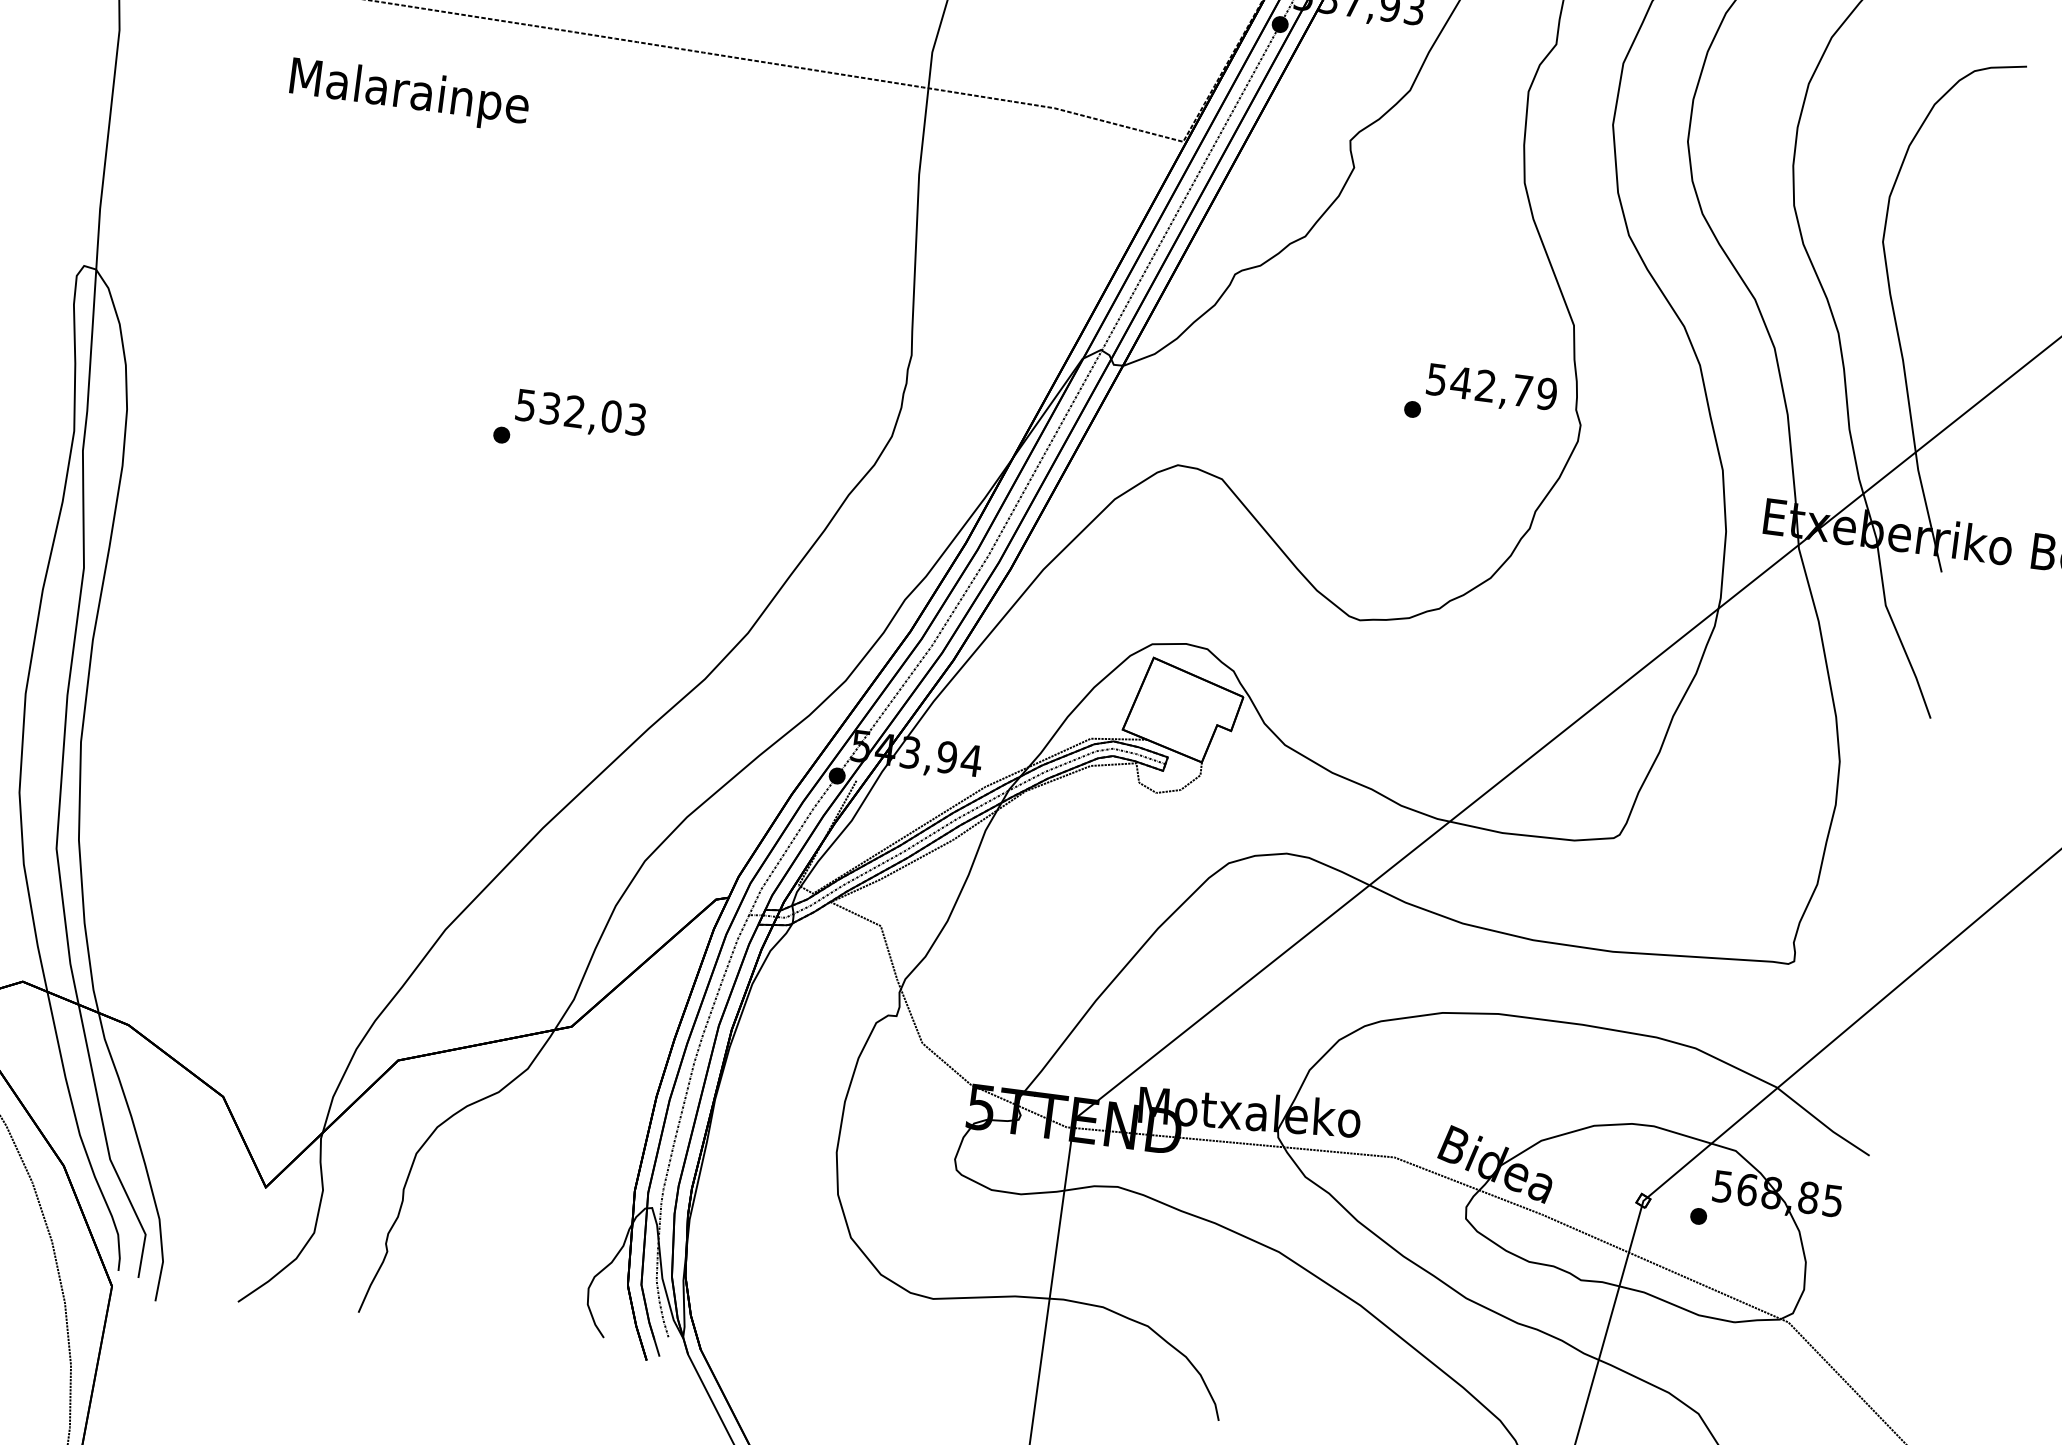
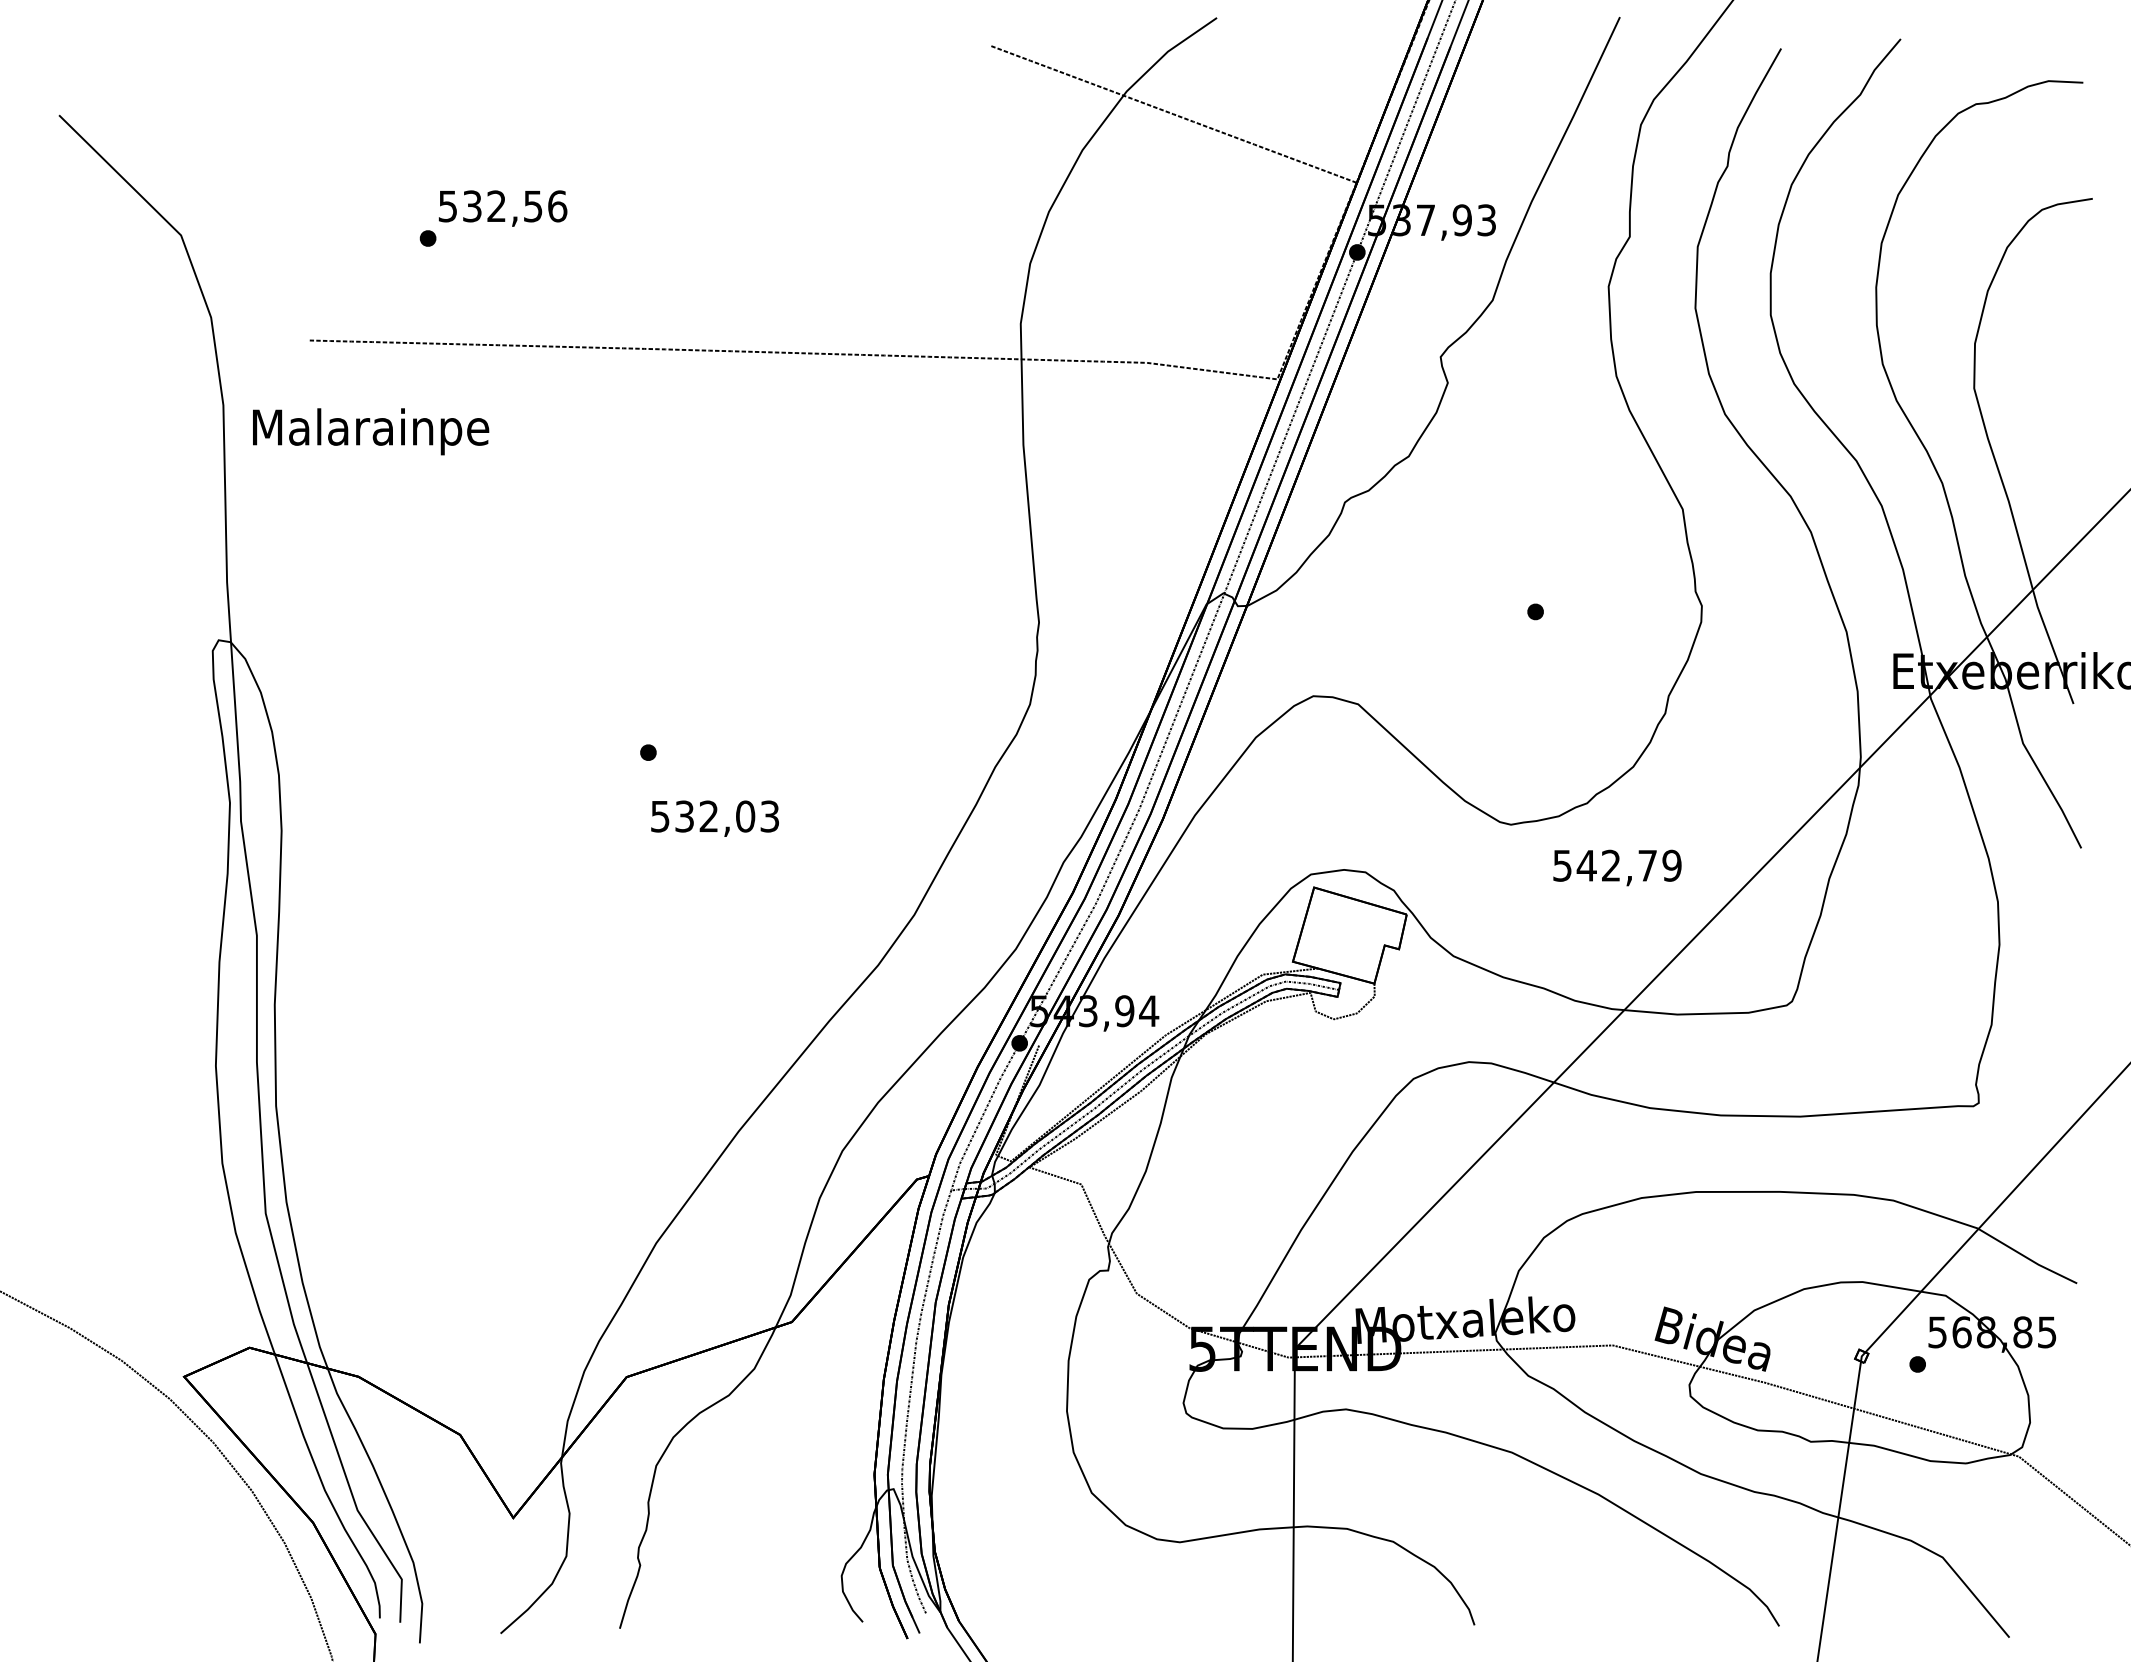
text: (409, 94) -> (371, 431), moved
text: (1491, 388) -> (1617, 867), moved
text: (580, 414) -> (714, 818), moved

